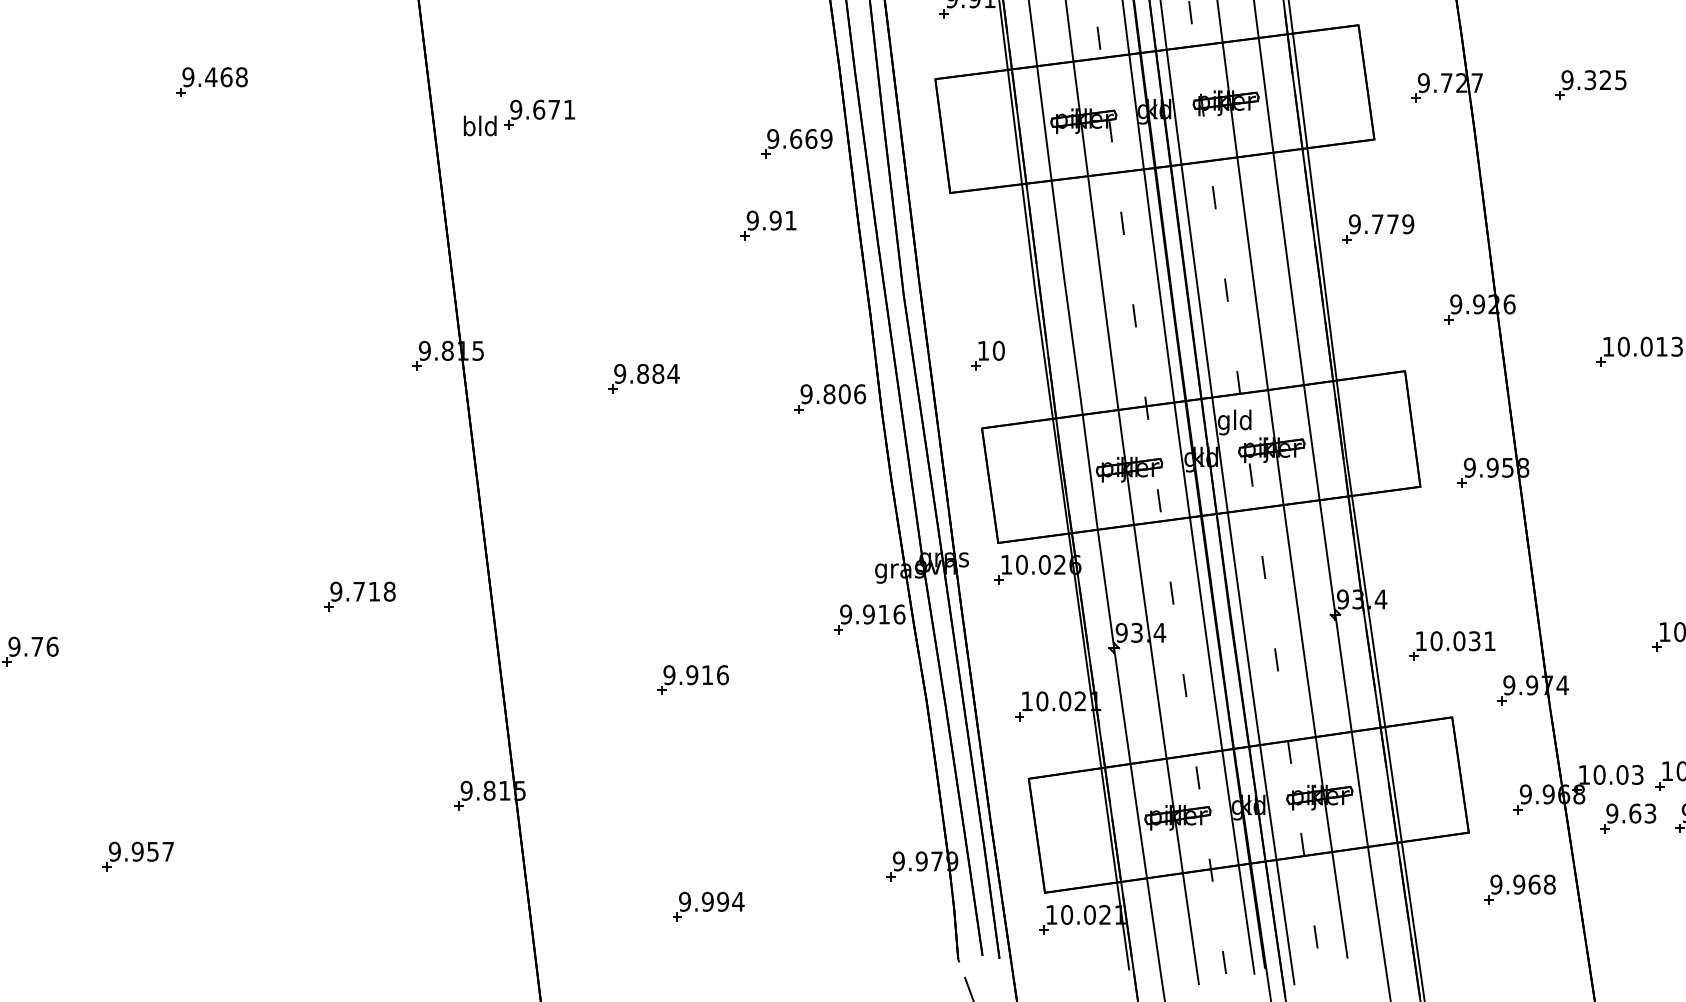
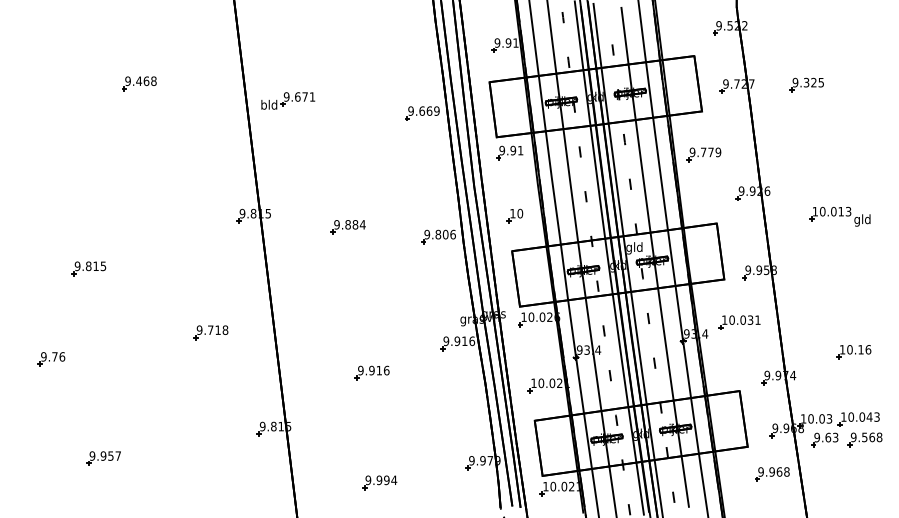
part: (767, 224) -> (509, 152), moved
part: (106, 464) -> (88, 268), added
part: (1451, 645) -> (739, 322), moved

